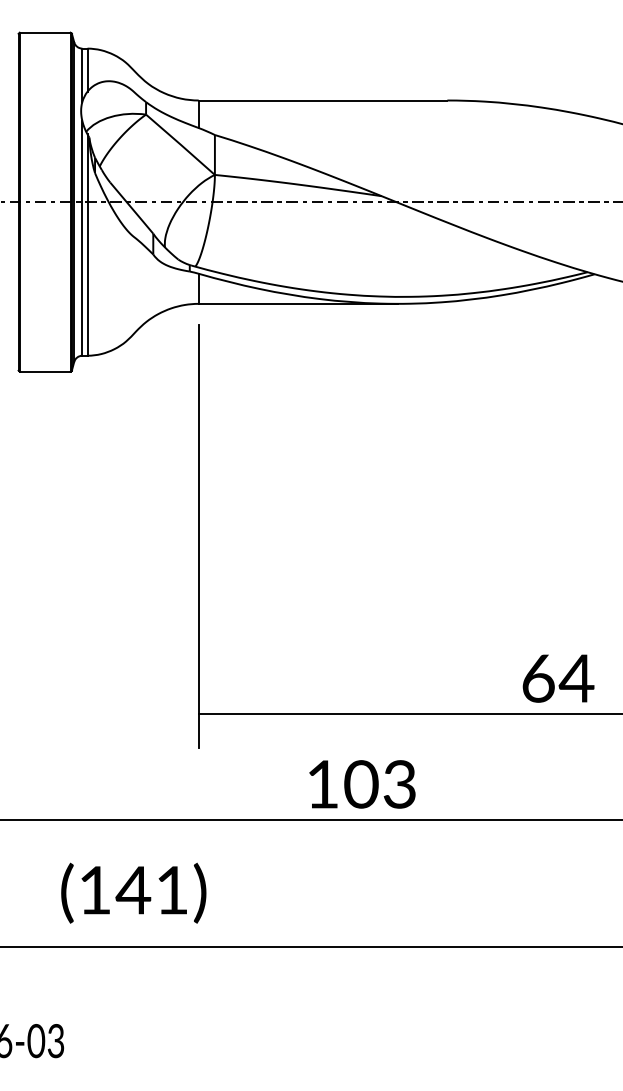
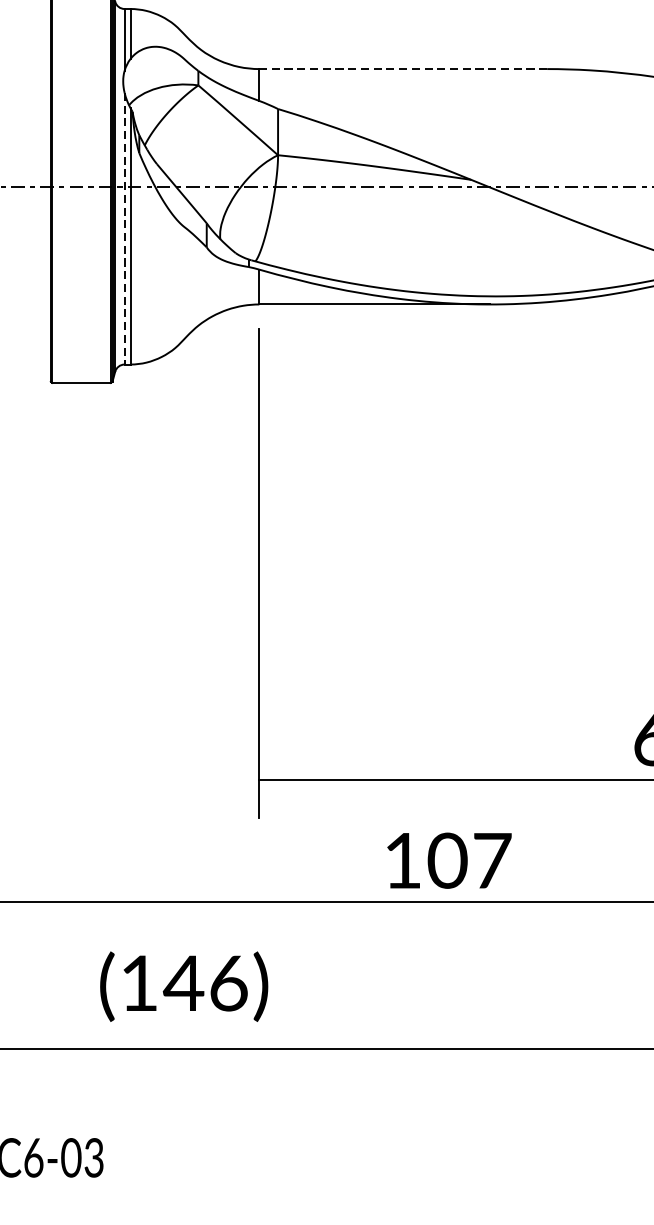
line: (322, 100) -> (402, 69), solid -> dashed
line: (82, 238) -> (124, 228), solid -> dashed
text: (399, 784) -> (491, 860), 103 -> 107
text: (172, 890) -> (228, 983), (141) -> (146)

